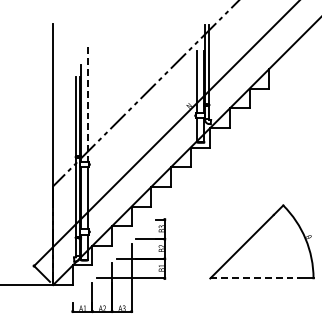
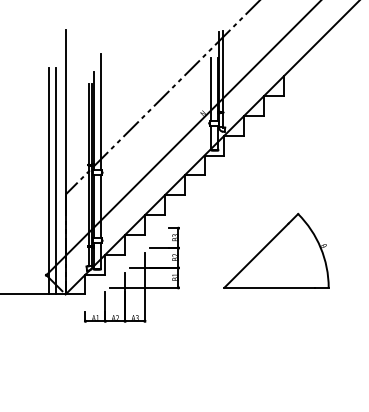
line: (87, 104) -> (100, 112), dashed -> solid
line: (36, 172) -> (48, 180), added
line: (43, 172) -> (55, 180), added
line: (255, 278) -> (270, 287), dashed -> solid

